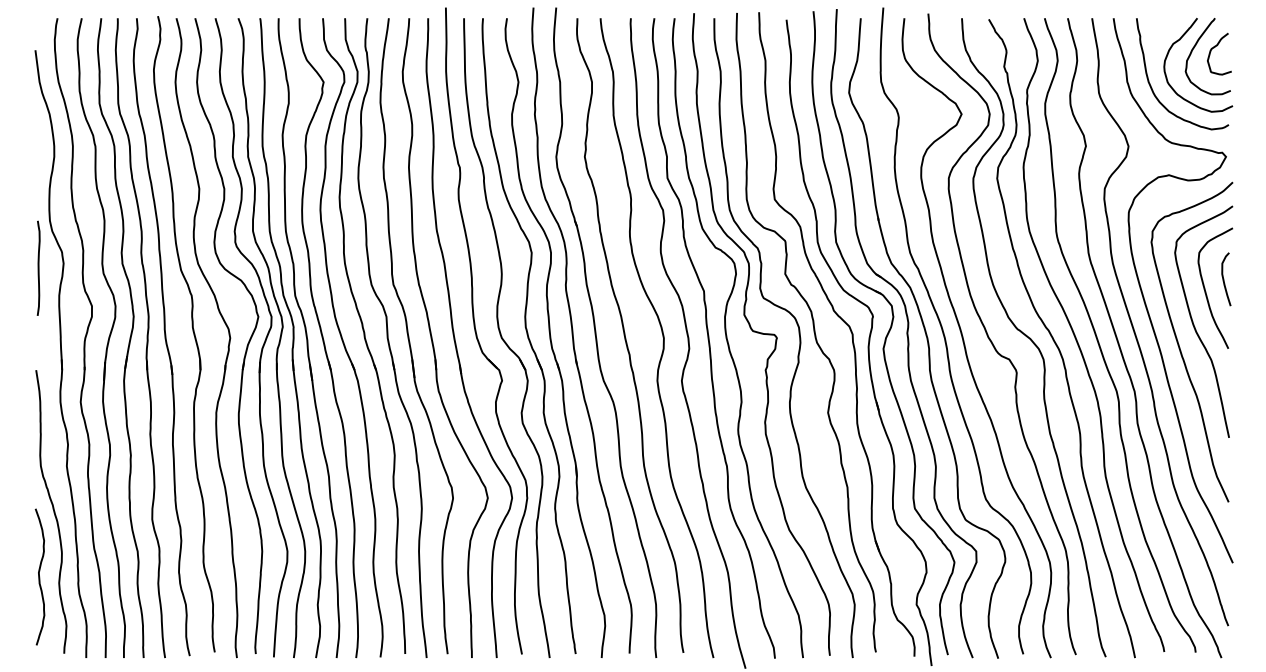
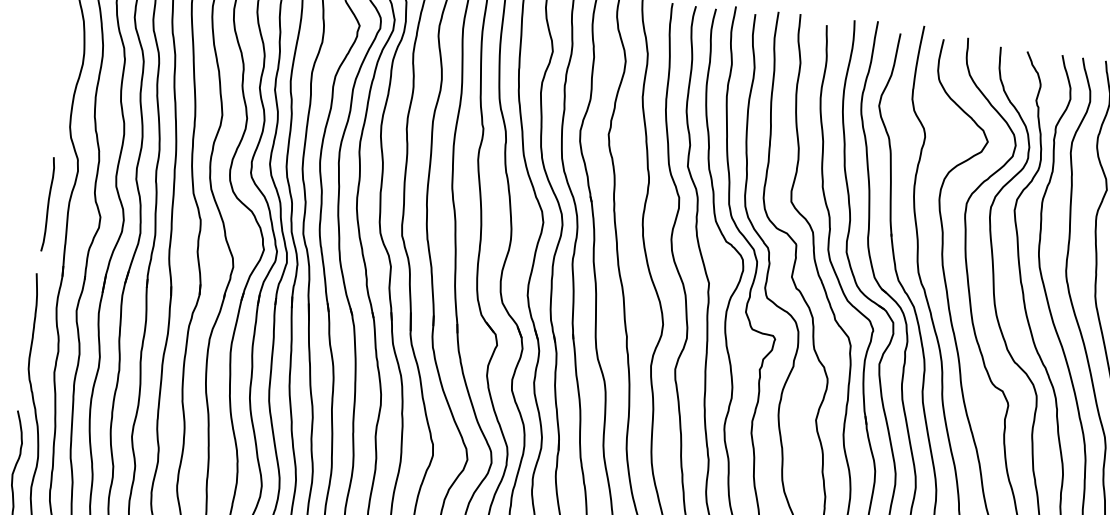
curve: (38, 267) -> (48, 203), moved

